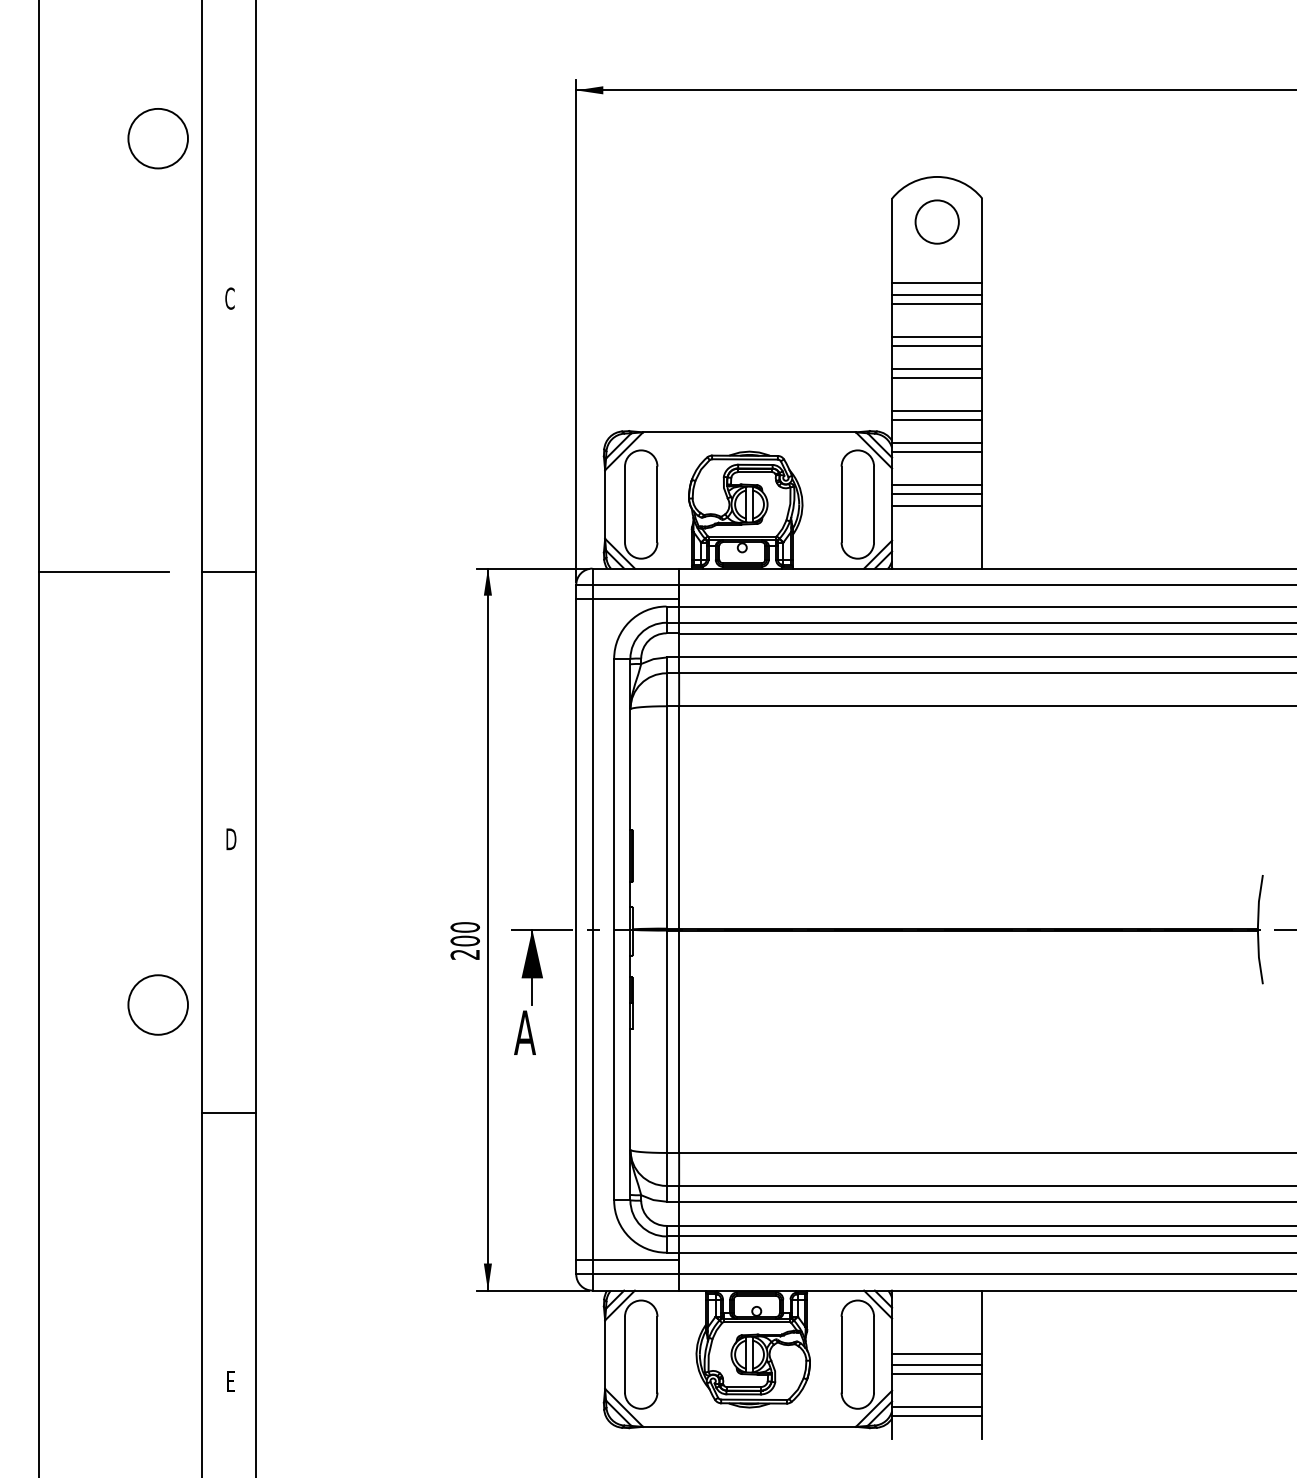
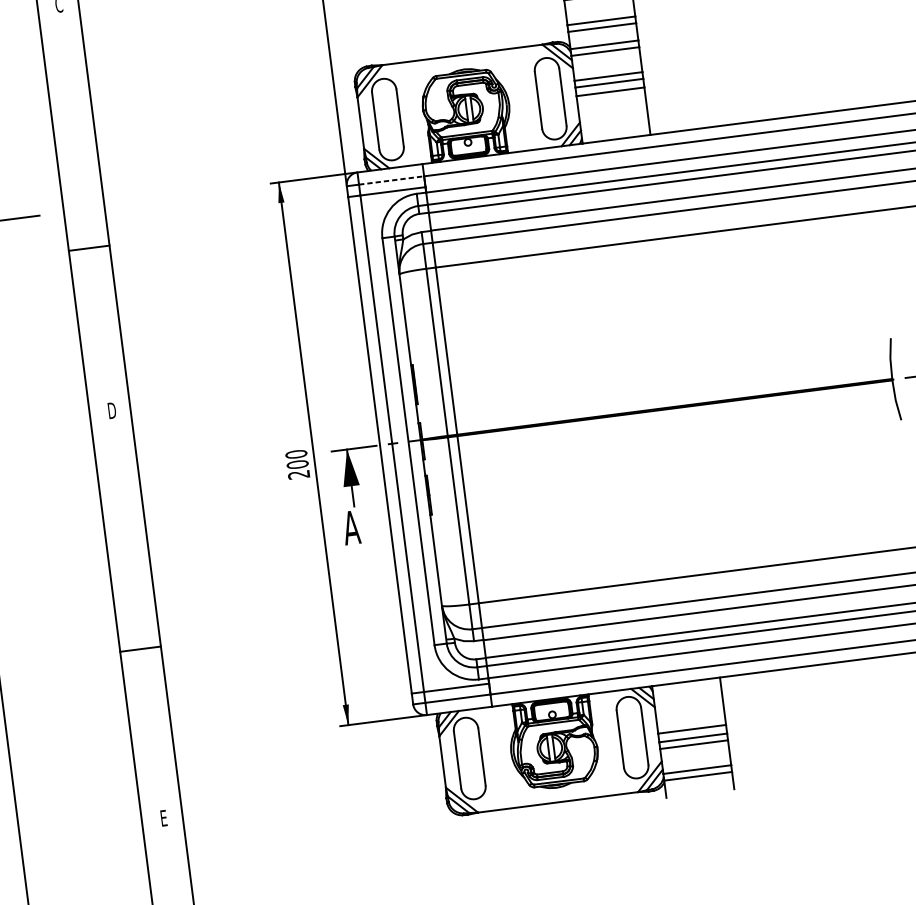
line: (228, 571) -> (89, 247), moved
line: (636, 584) -> (392, 180), solid -> dashed
circle: (157, 1004) -> (72, 541), removed
line: (228, 1113) -> (140, 649), moved

